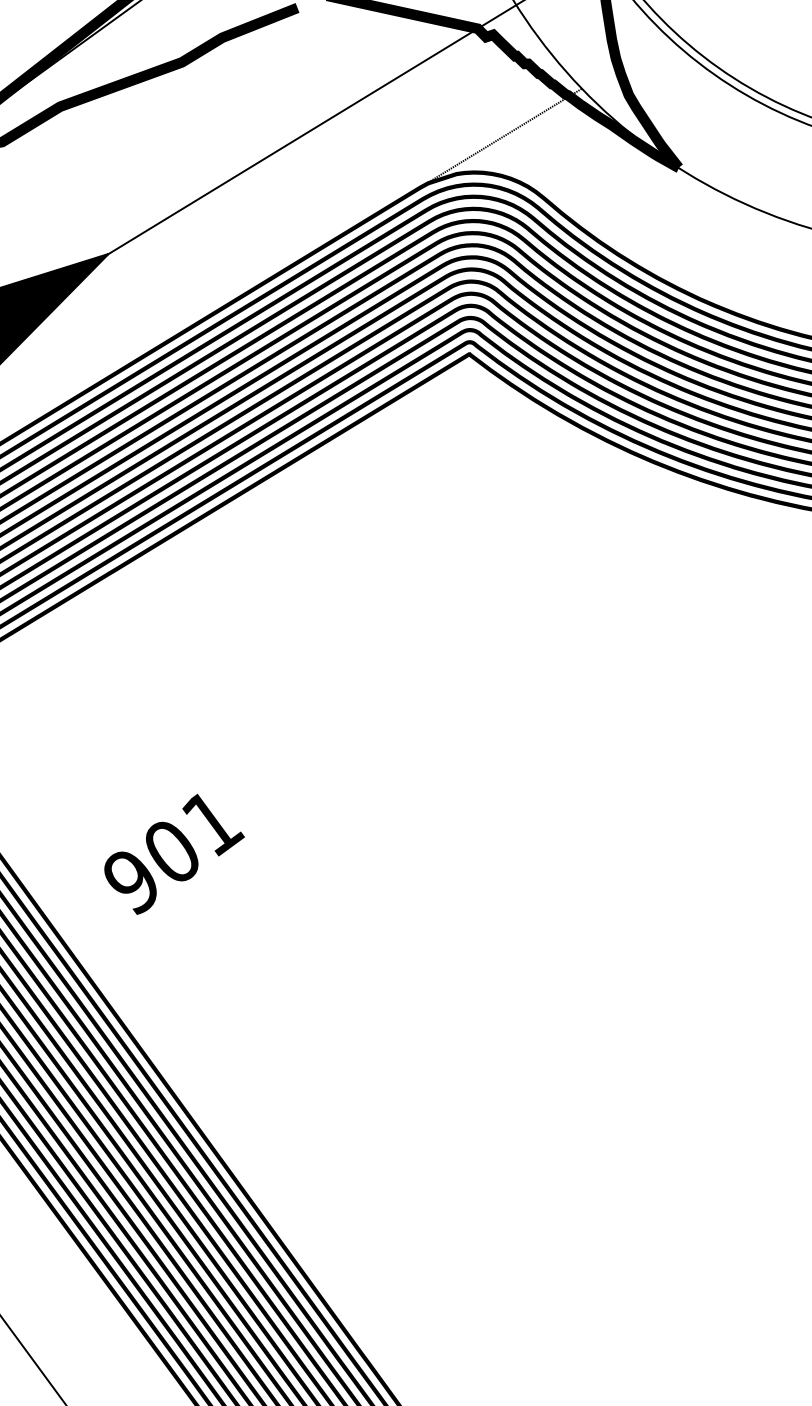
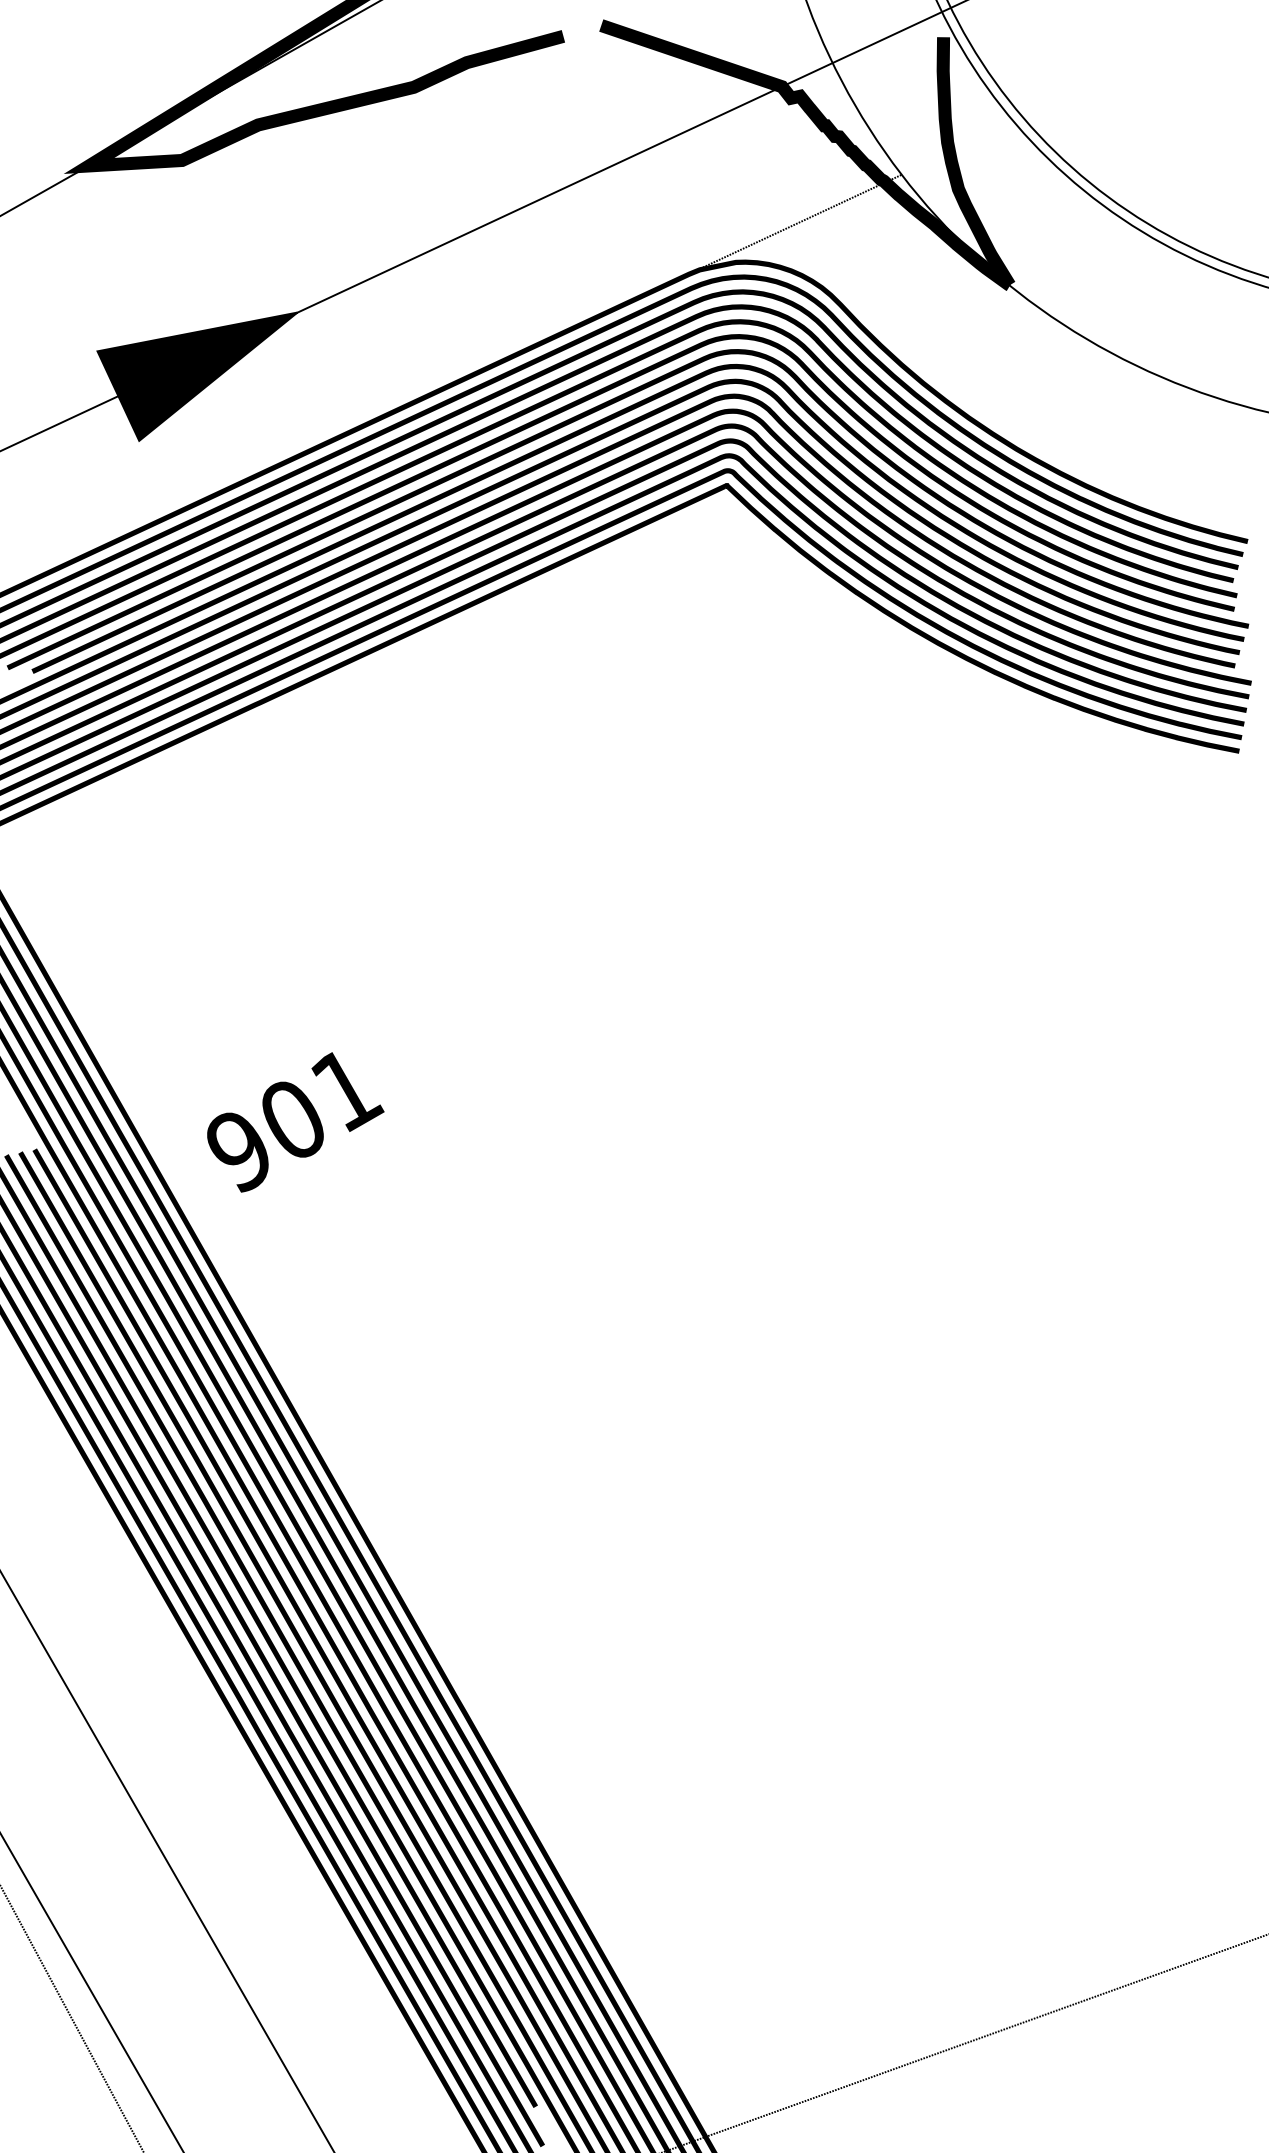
text: (174, 853) -> (295, 1122), moved

